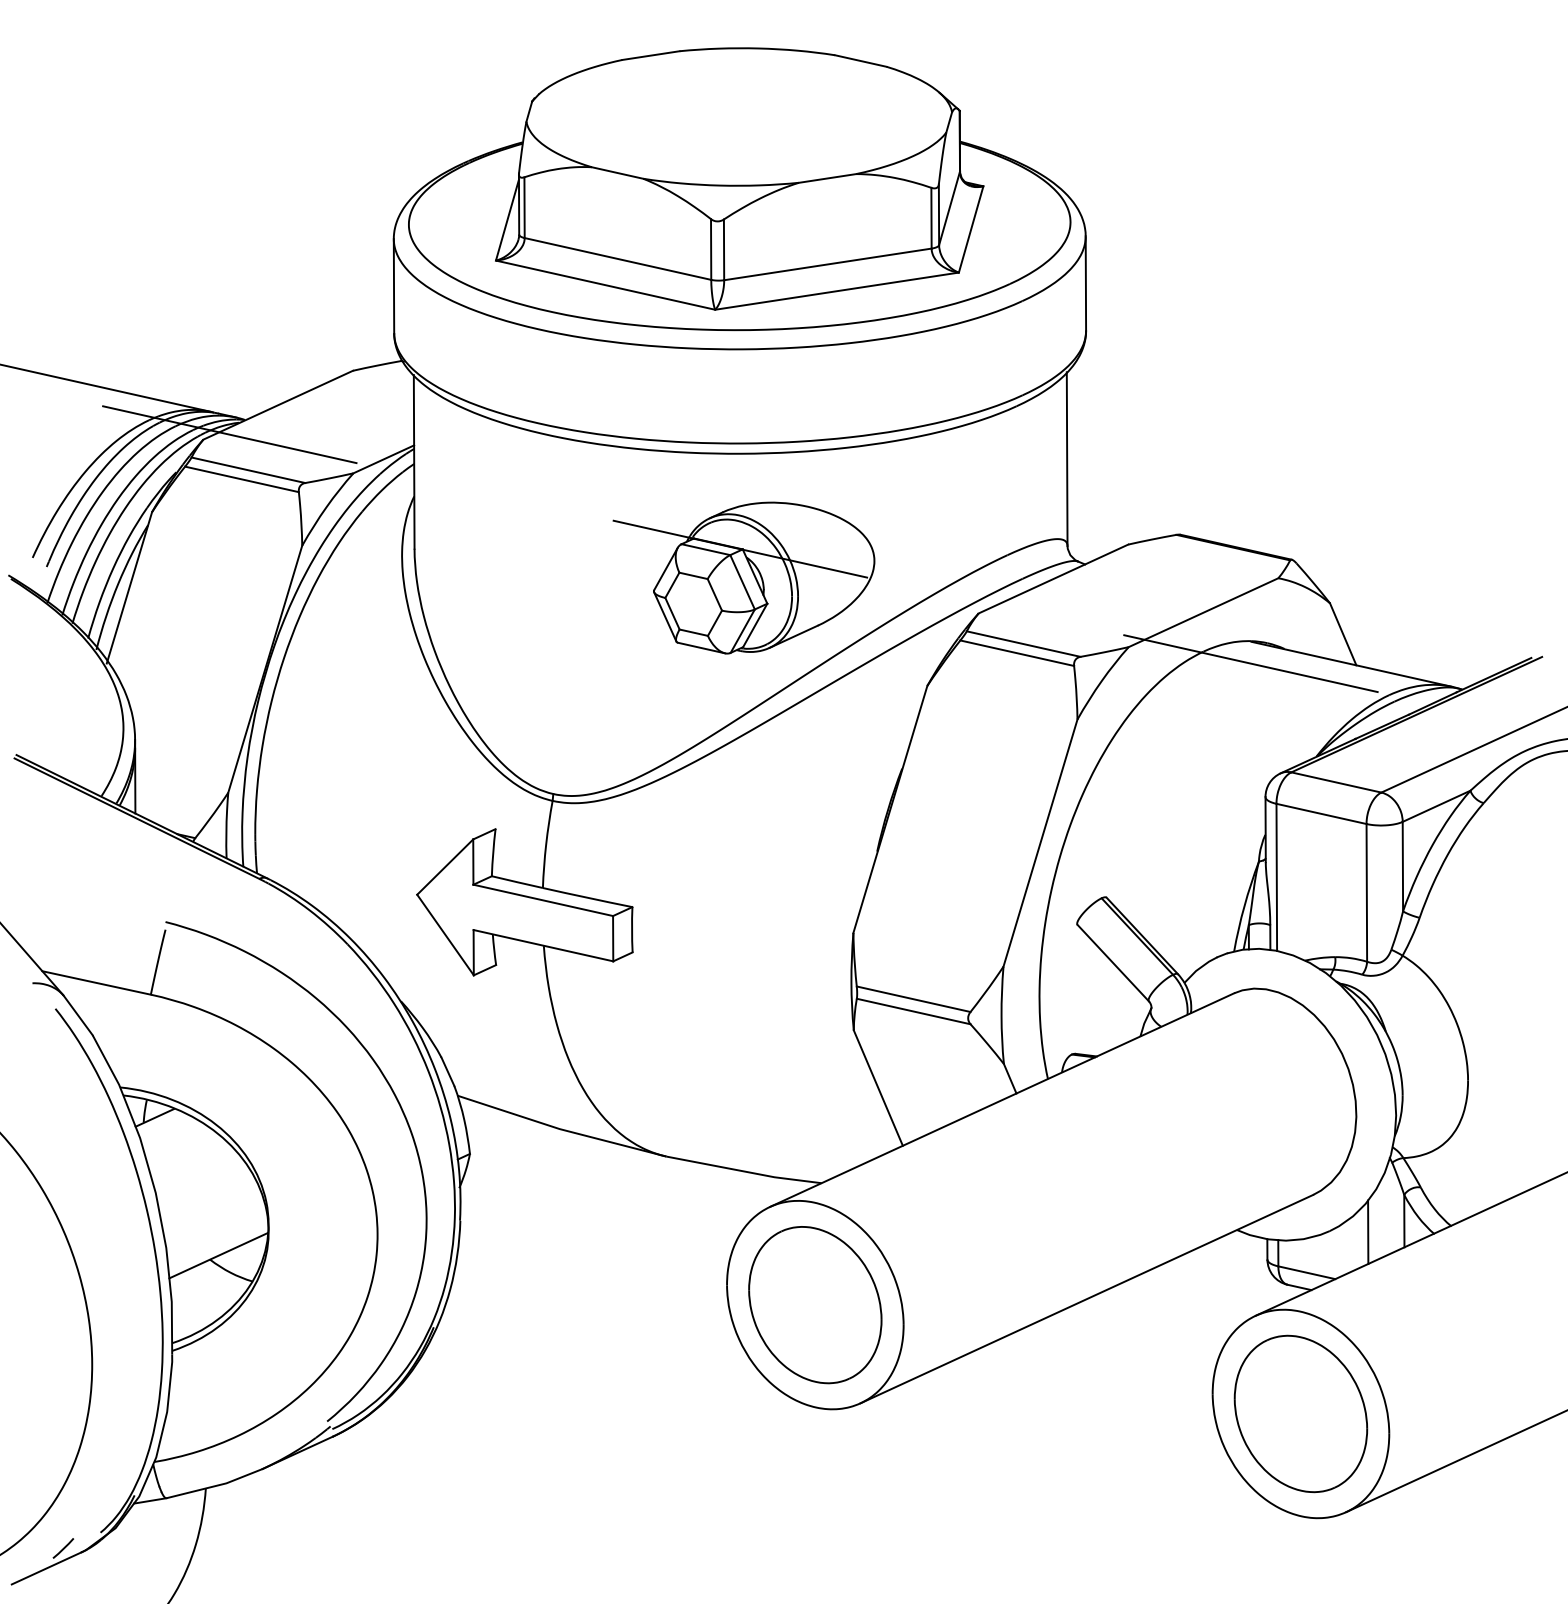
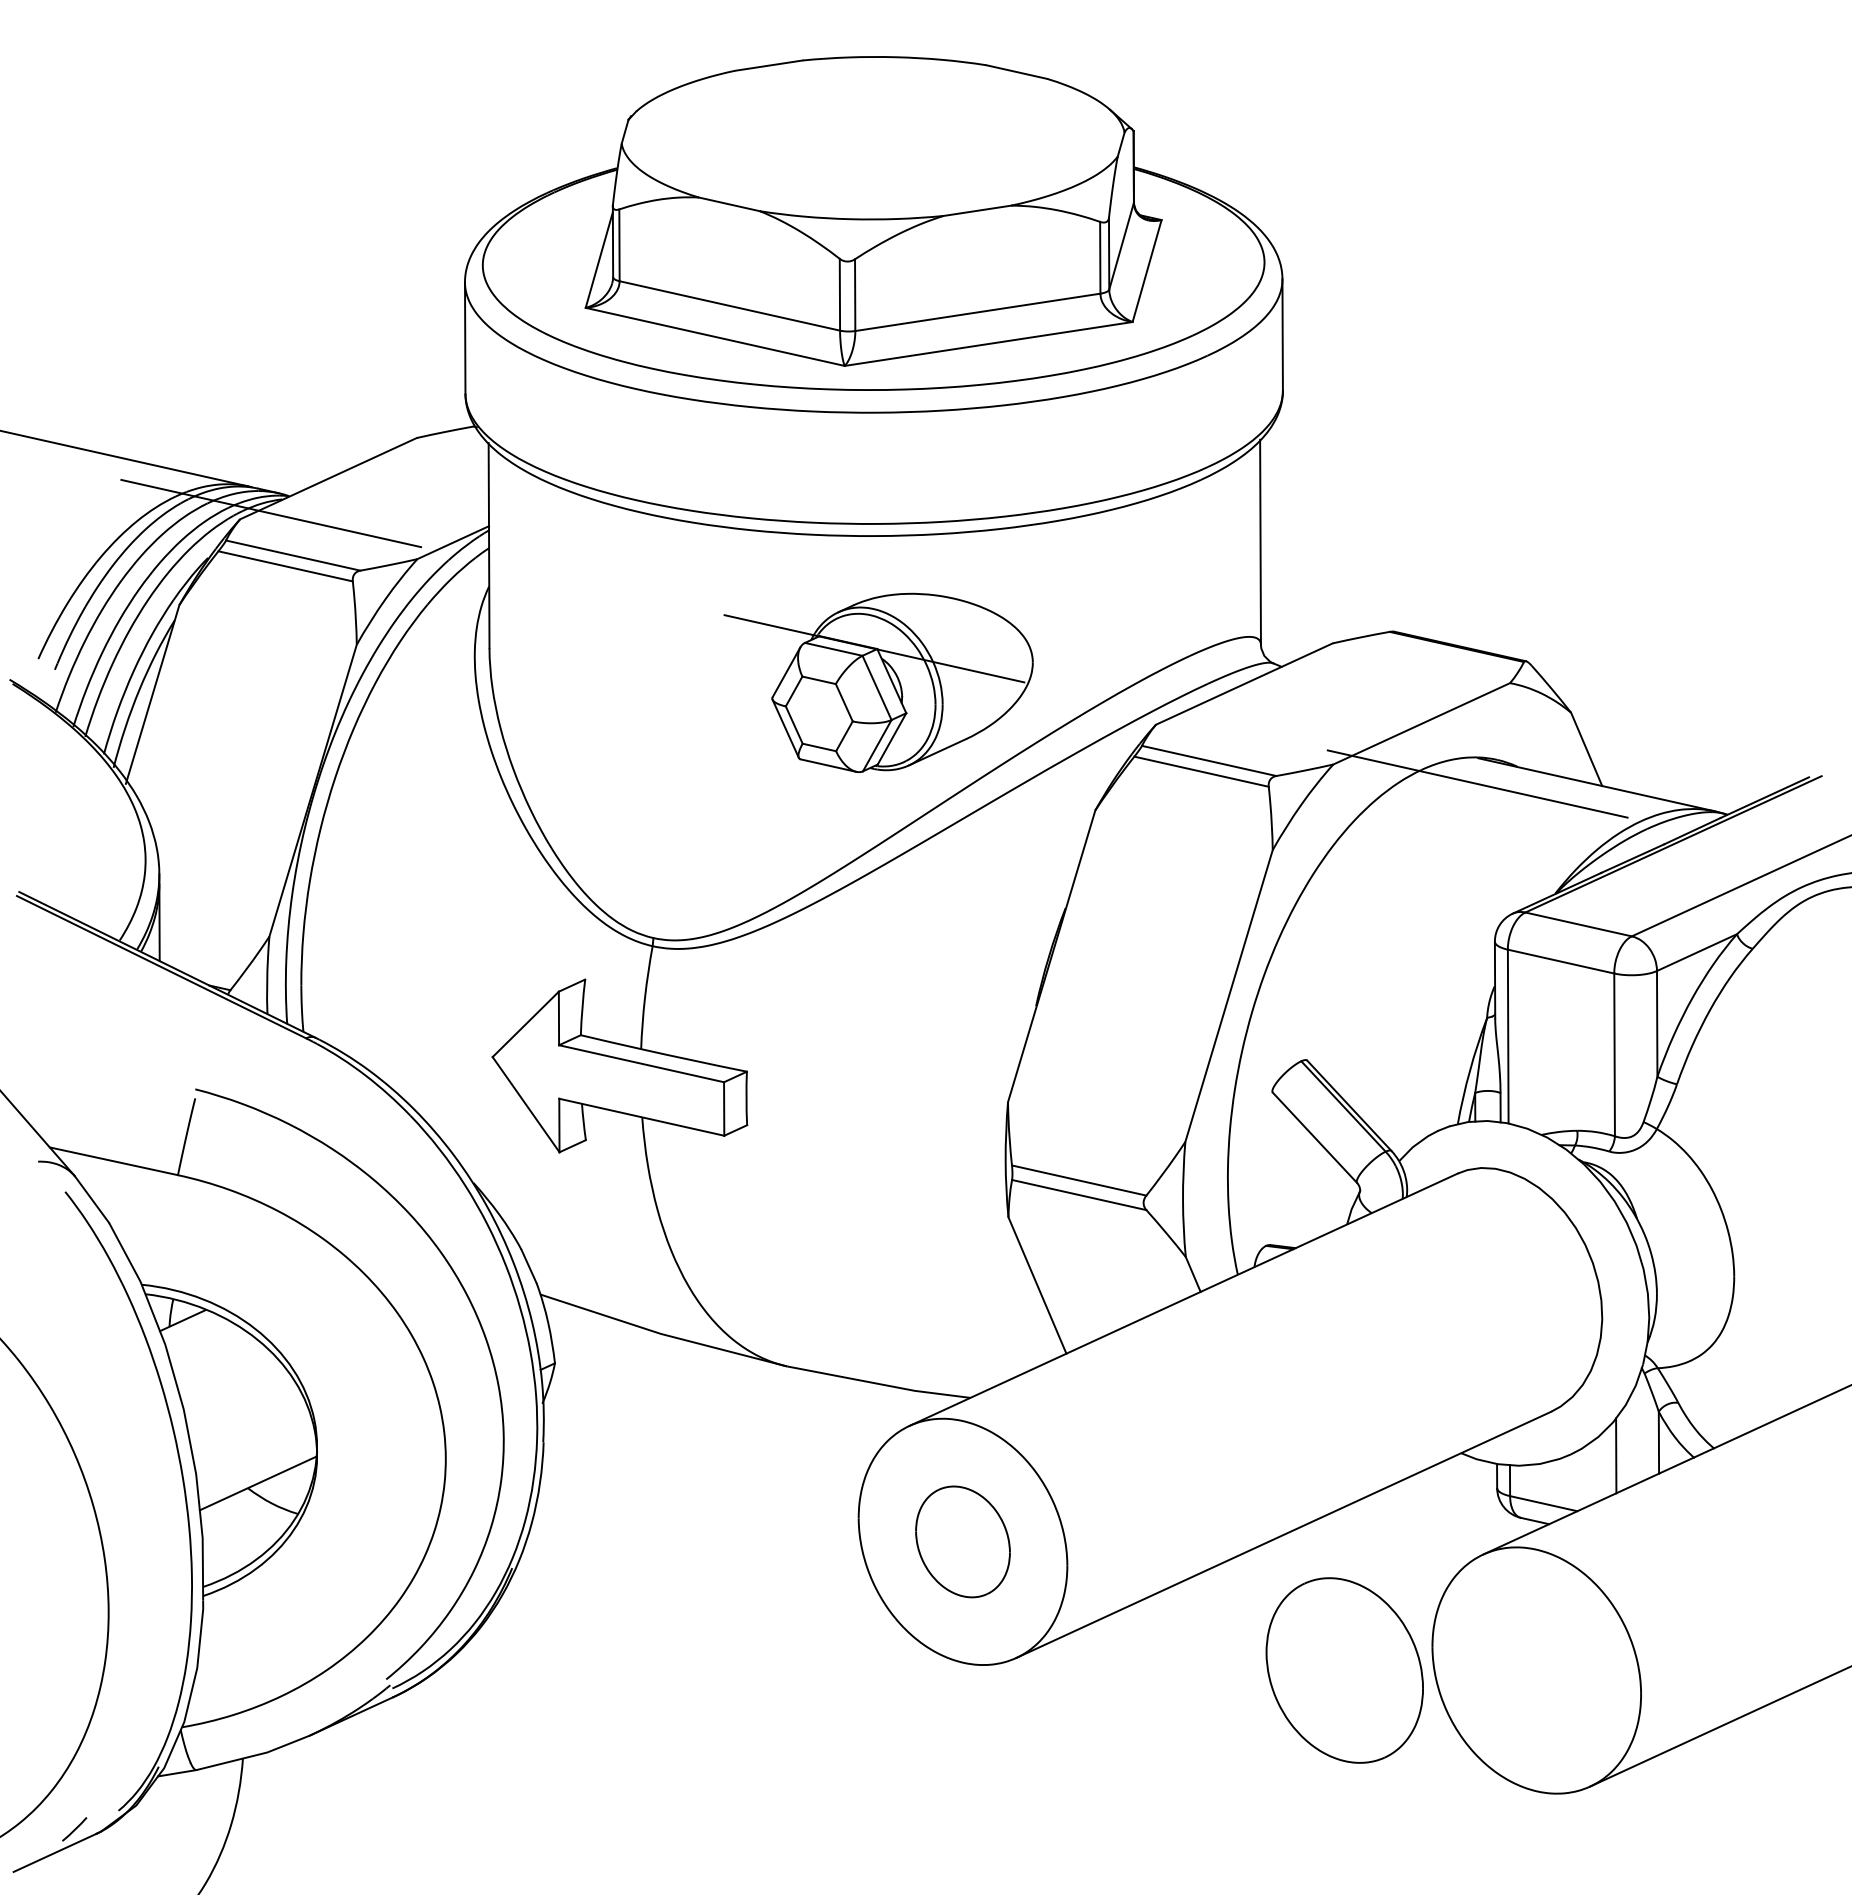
part: (814, 1304) -> (962, 1541), size x0.6
part: (1300, 1413) -> (1344, 1670), moved

